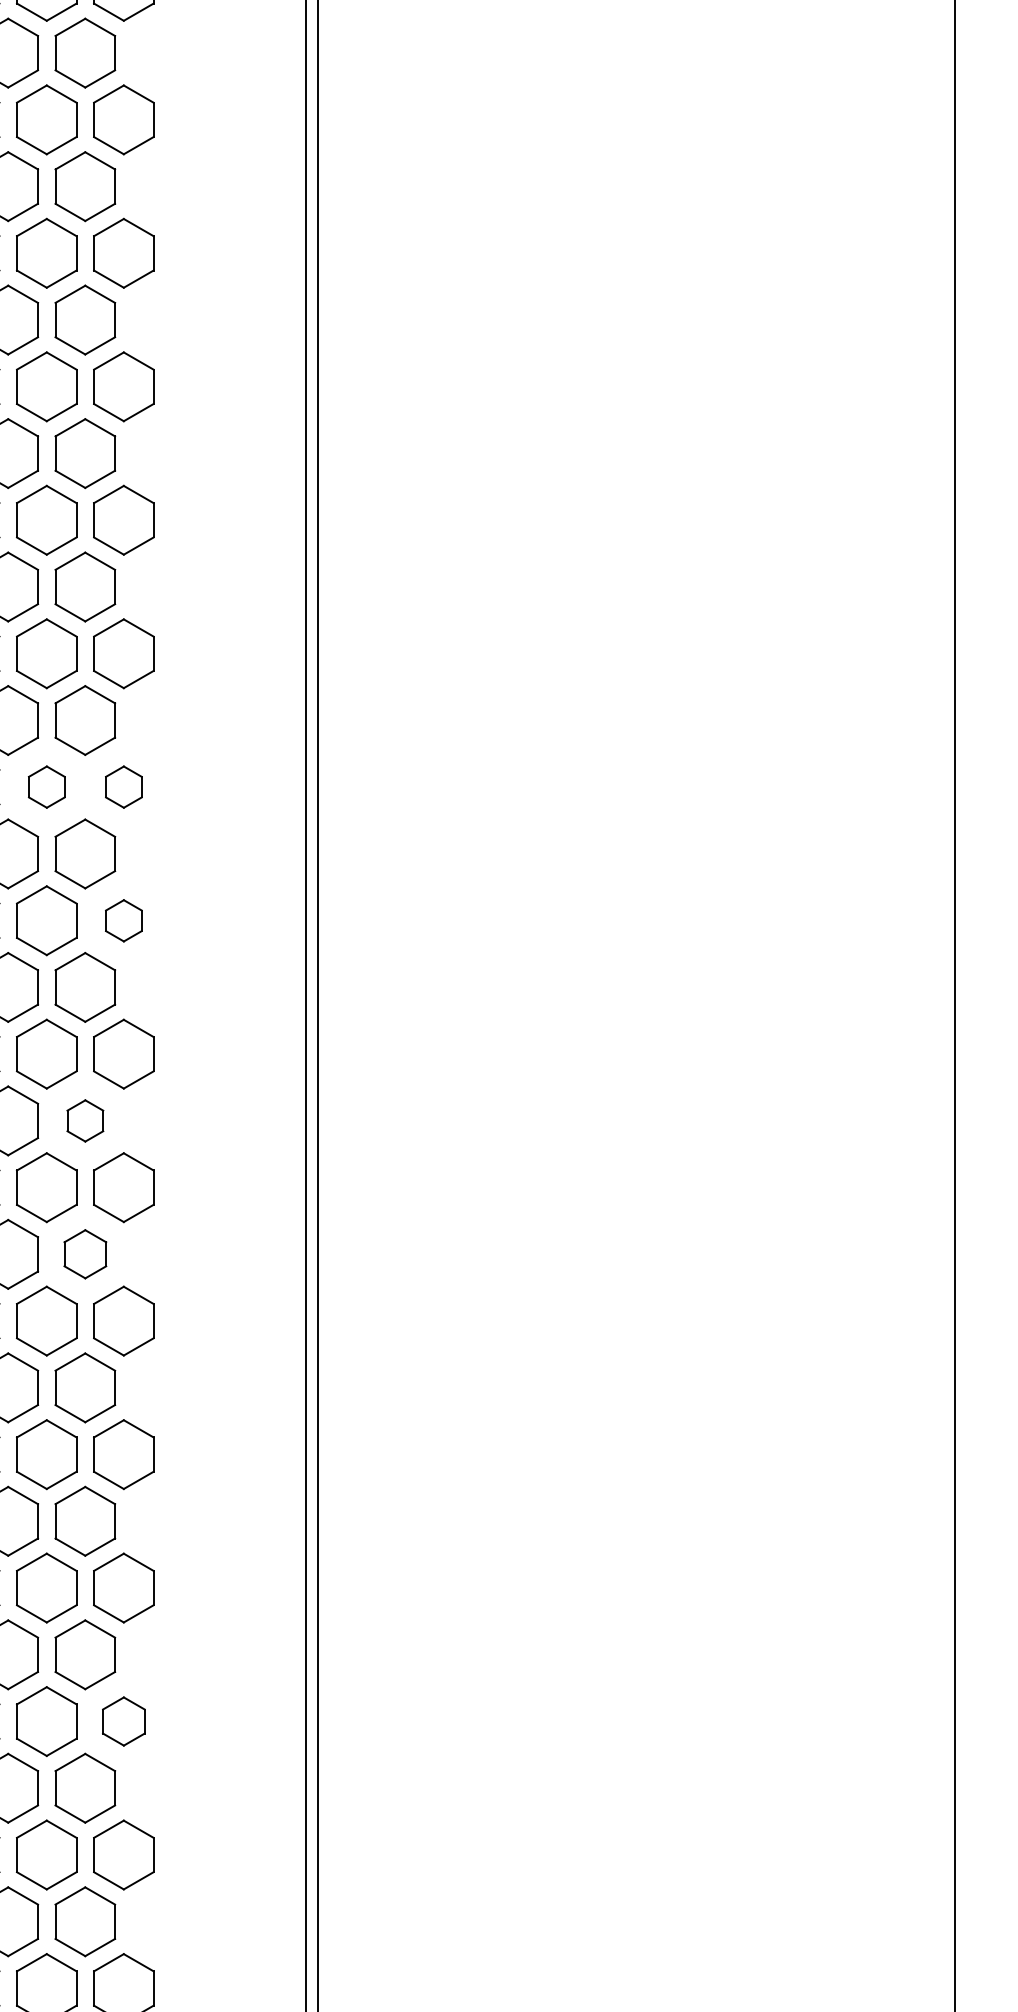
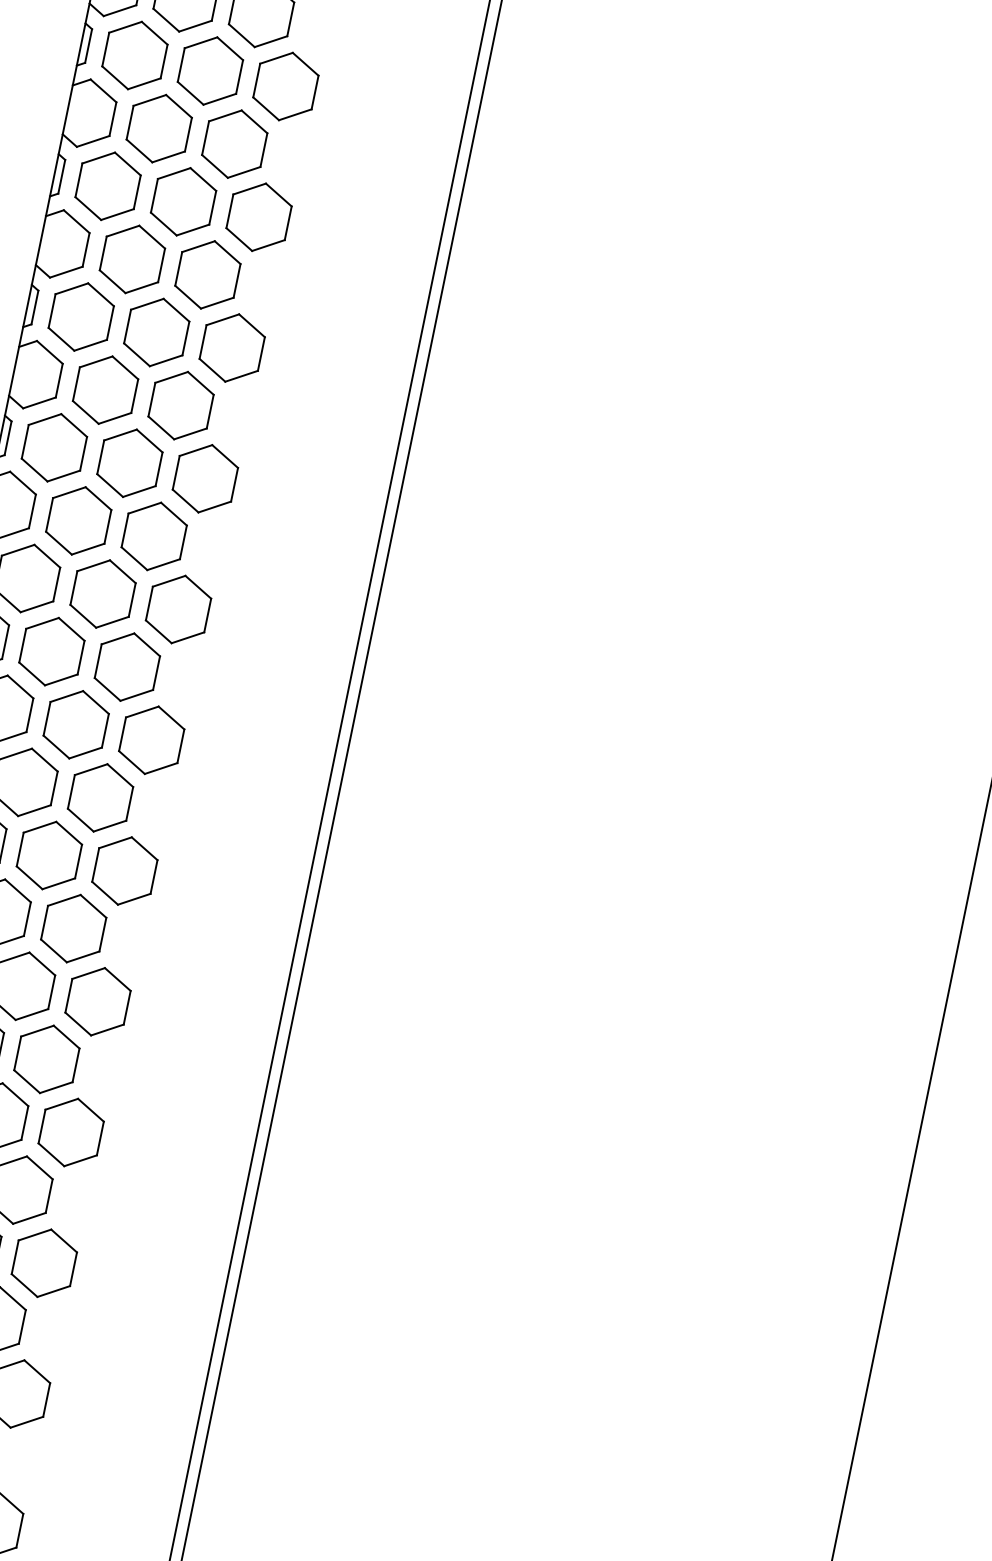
part: (46, 786) -> (183, 201), size x1.67
part: (123, 786) -> (258, 216), size x1.67
part: (123, 920) -> (231, 347), size x1.67
part: (85, 1120) -> (154, 536), size x1.67
part: (85, 1253) -> (127, 666), size x1.43
part: (123, 1721) -> (70, 1132), size x1.43

